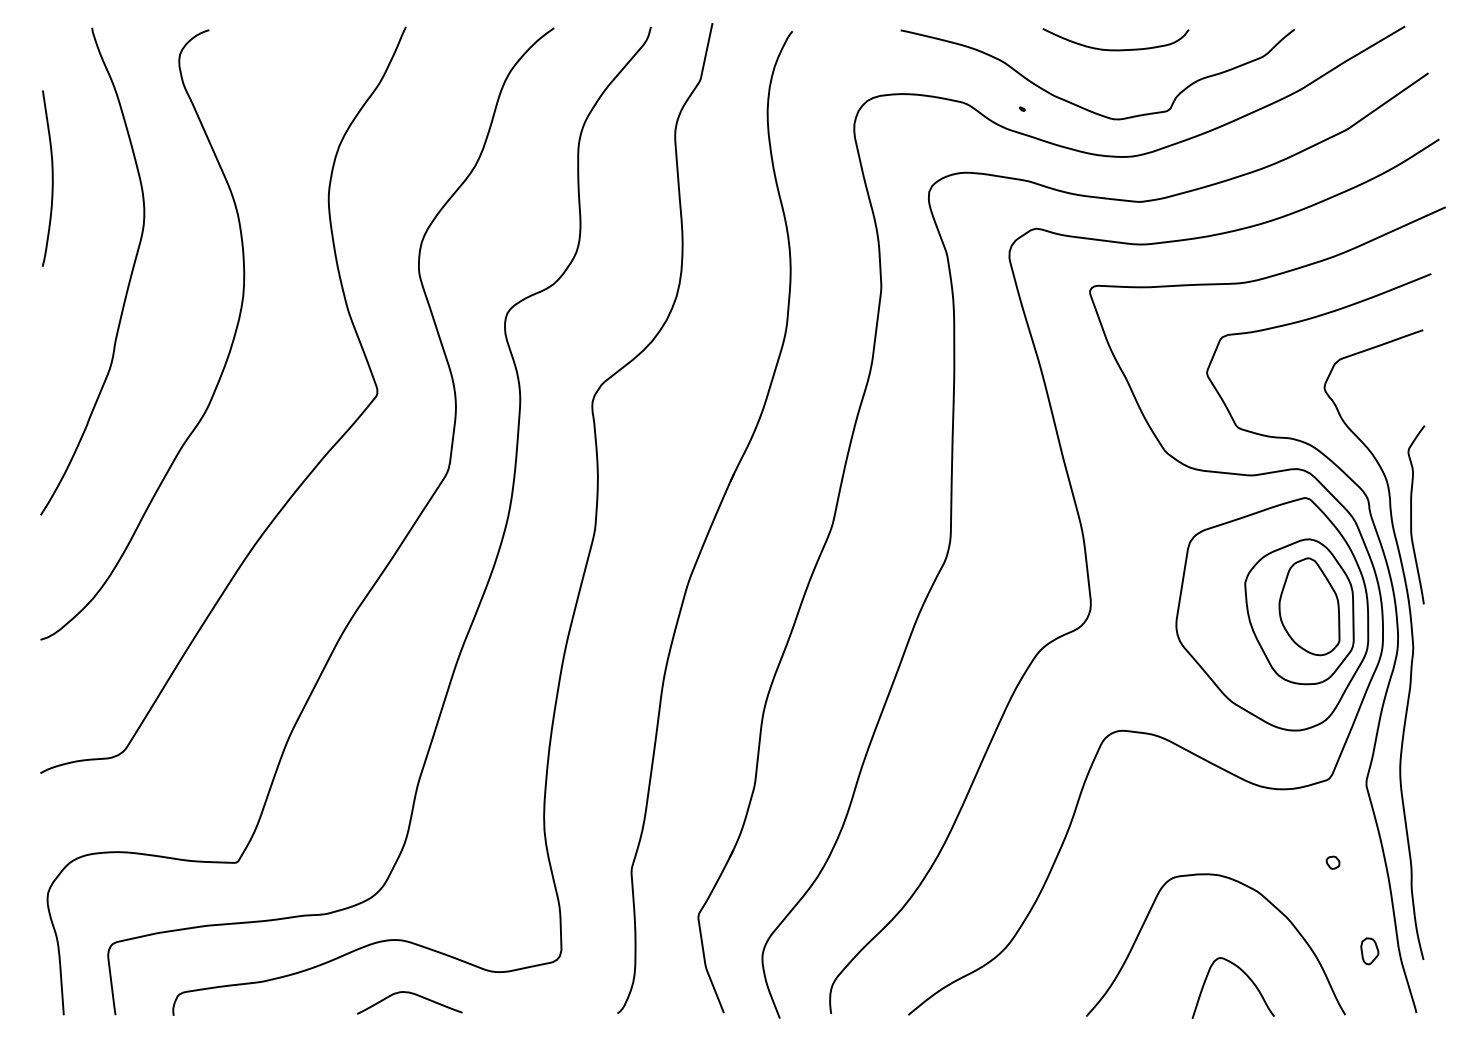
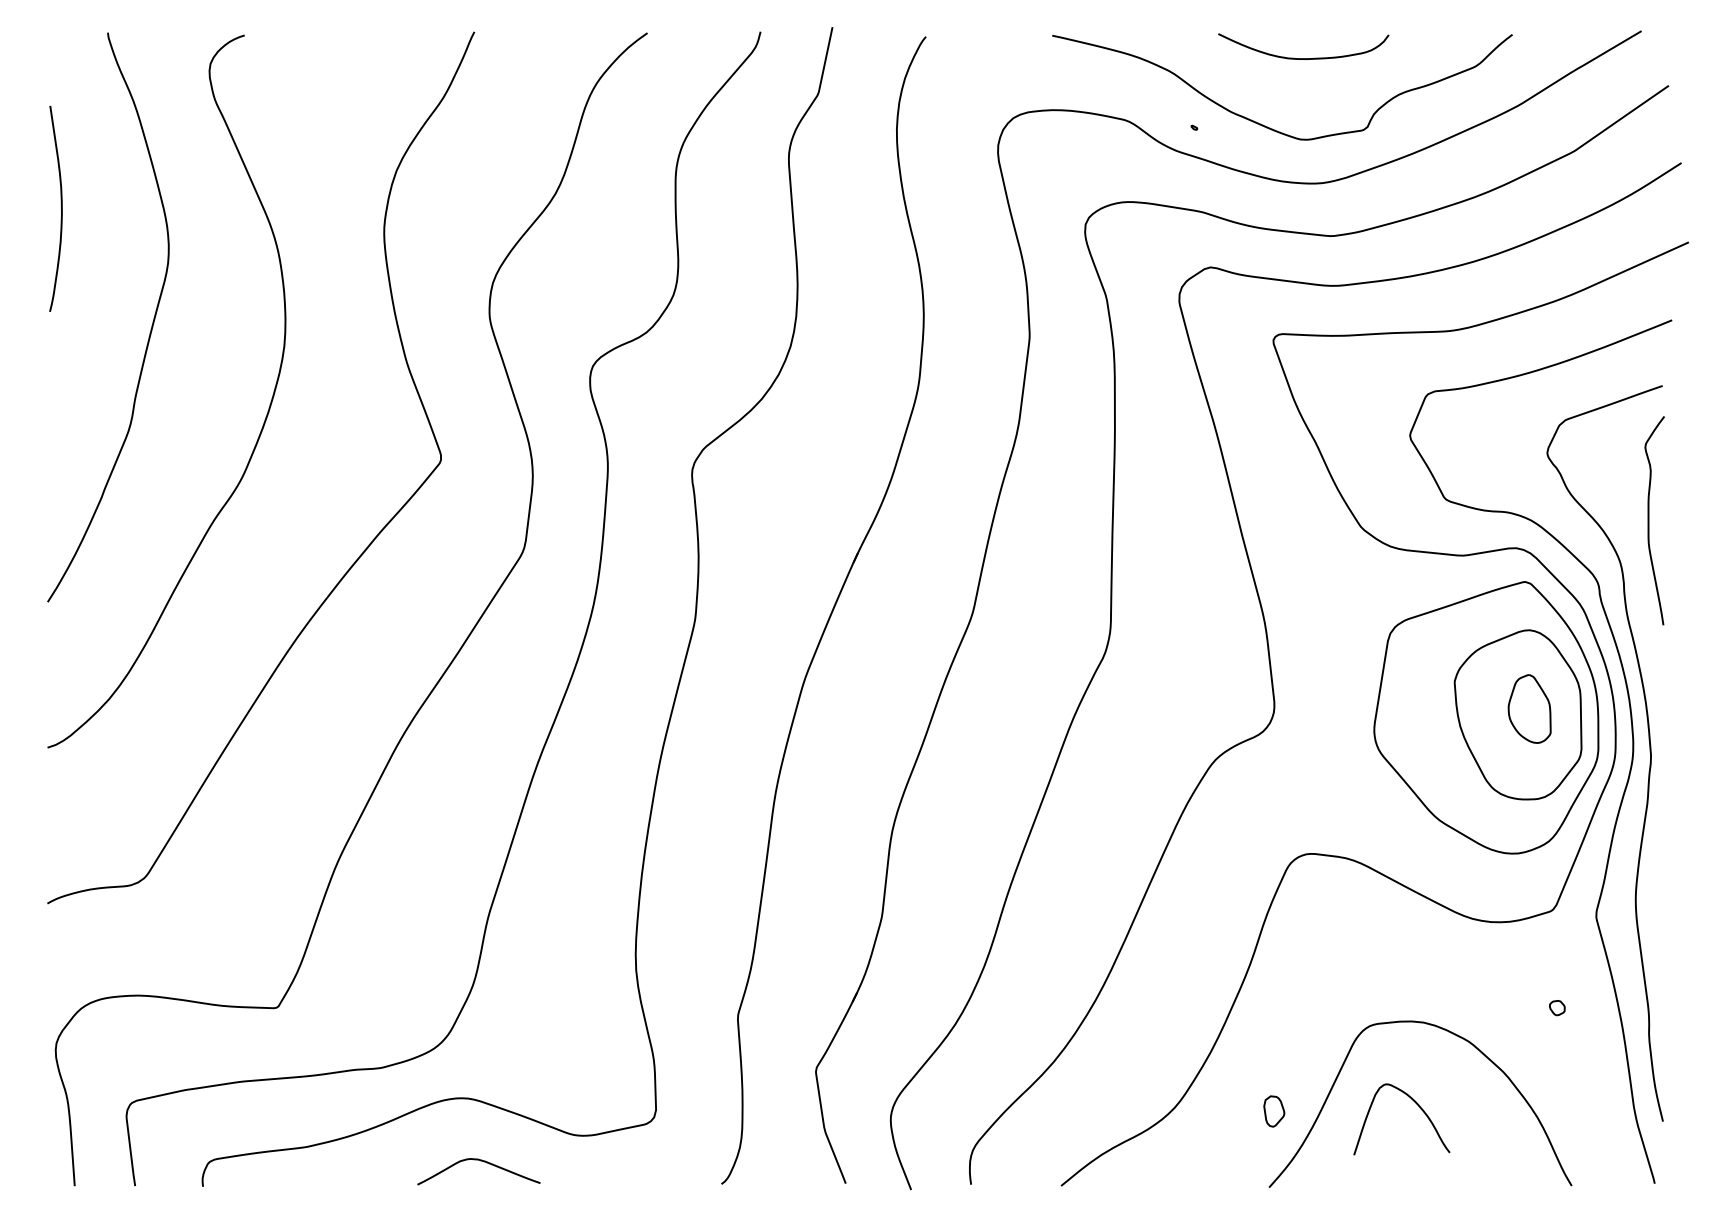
curve: (1411, 514) -> (1649, 520), moved
part: (1309, 606) -> (1529, 708), size x0.6
part: (1370, 951) -> (1274, 1111), moved
curve: (1245, 975) -> (1416, 1104), moved

